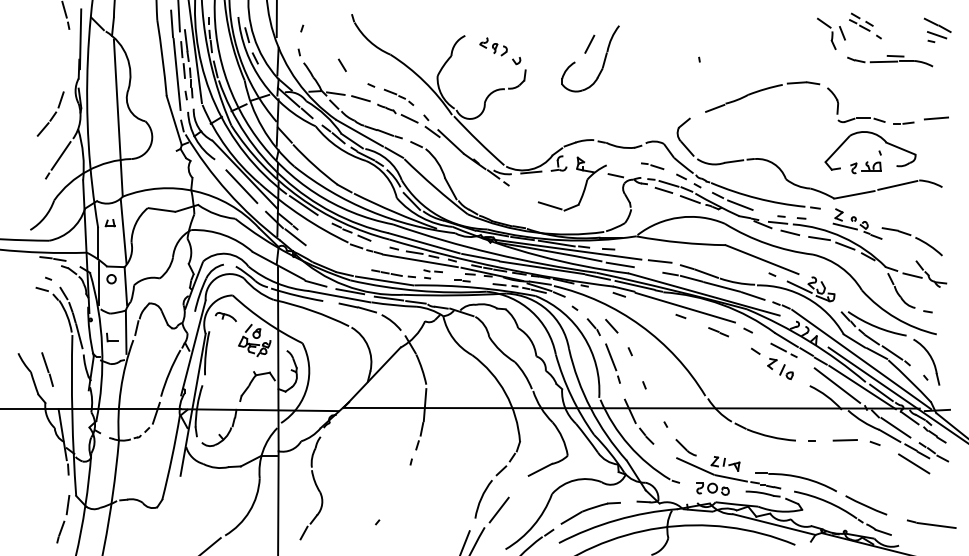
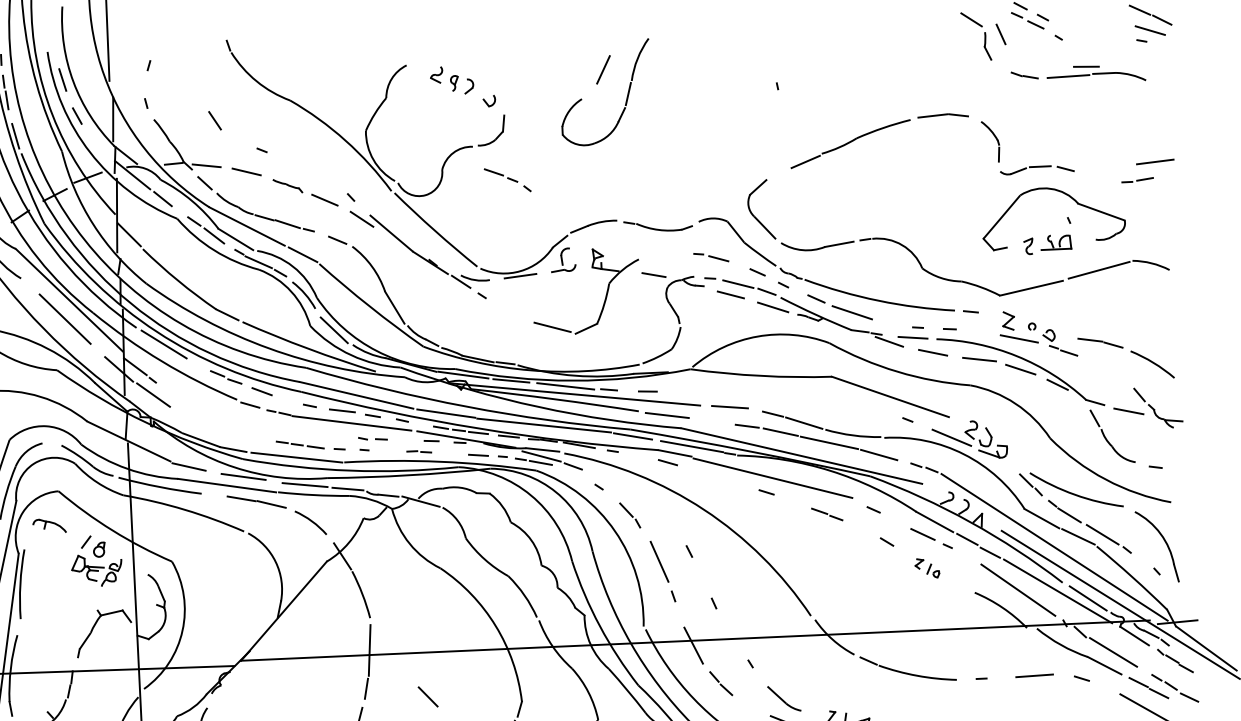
part: (398, 96) -> (506, 178), moved
line: (903, 122) -> (1137, 178), moved
line: (611, 325) -> (427, 695), moved
part: (780, 369) -> (927, 568), size x0.6

